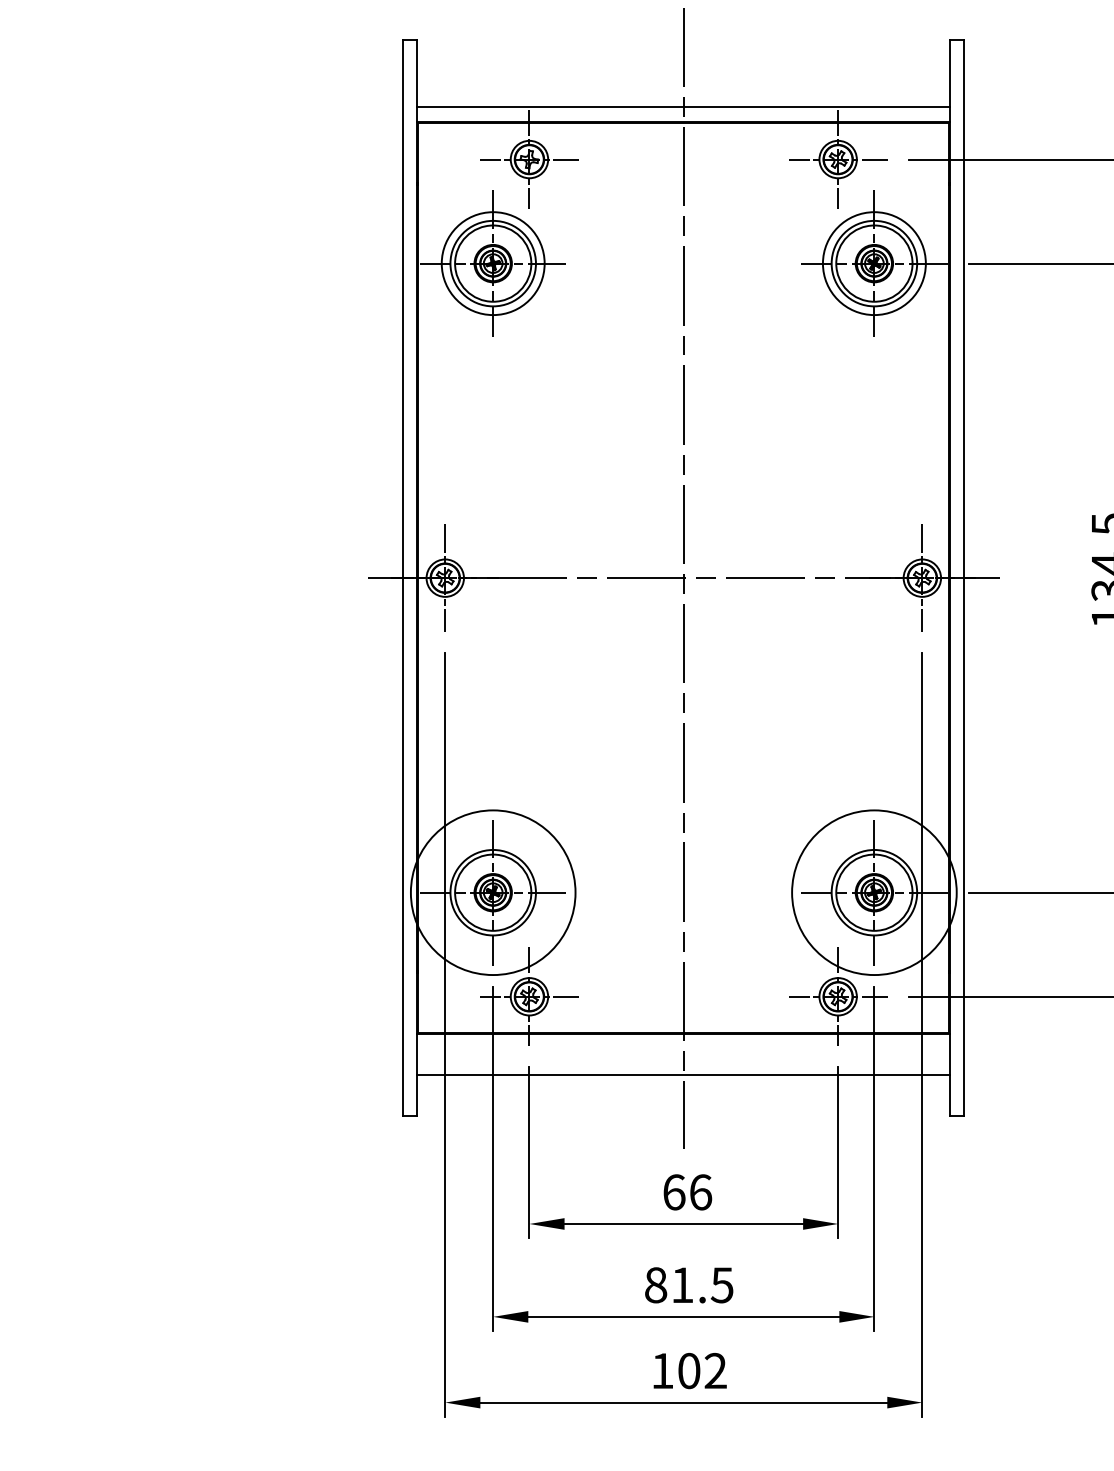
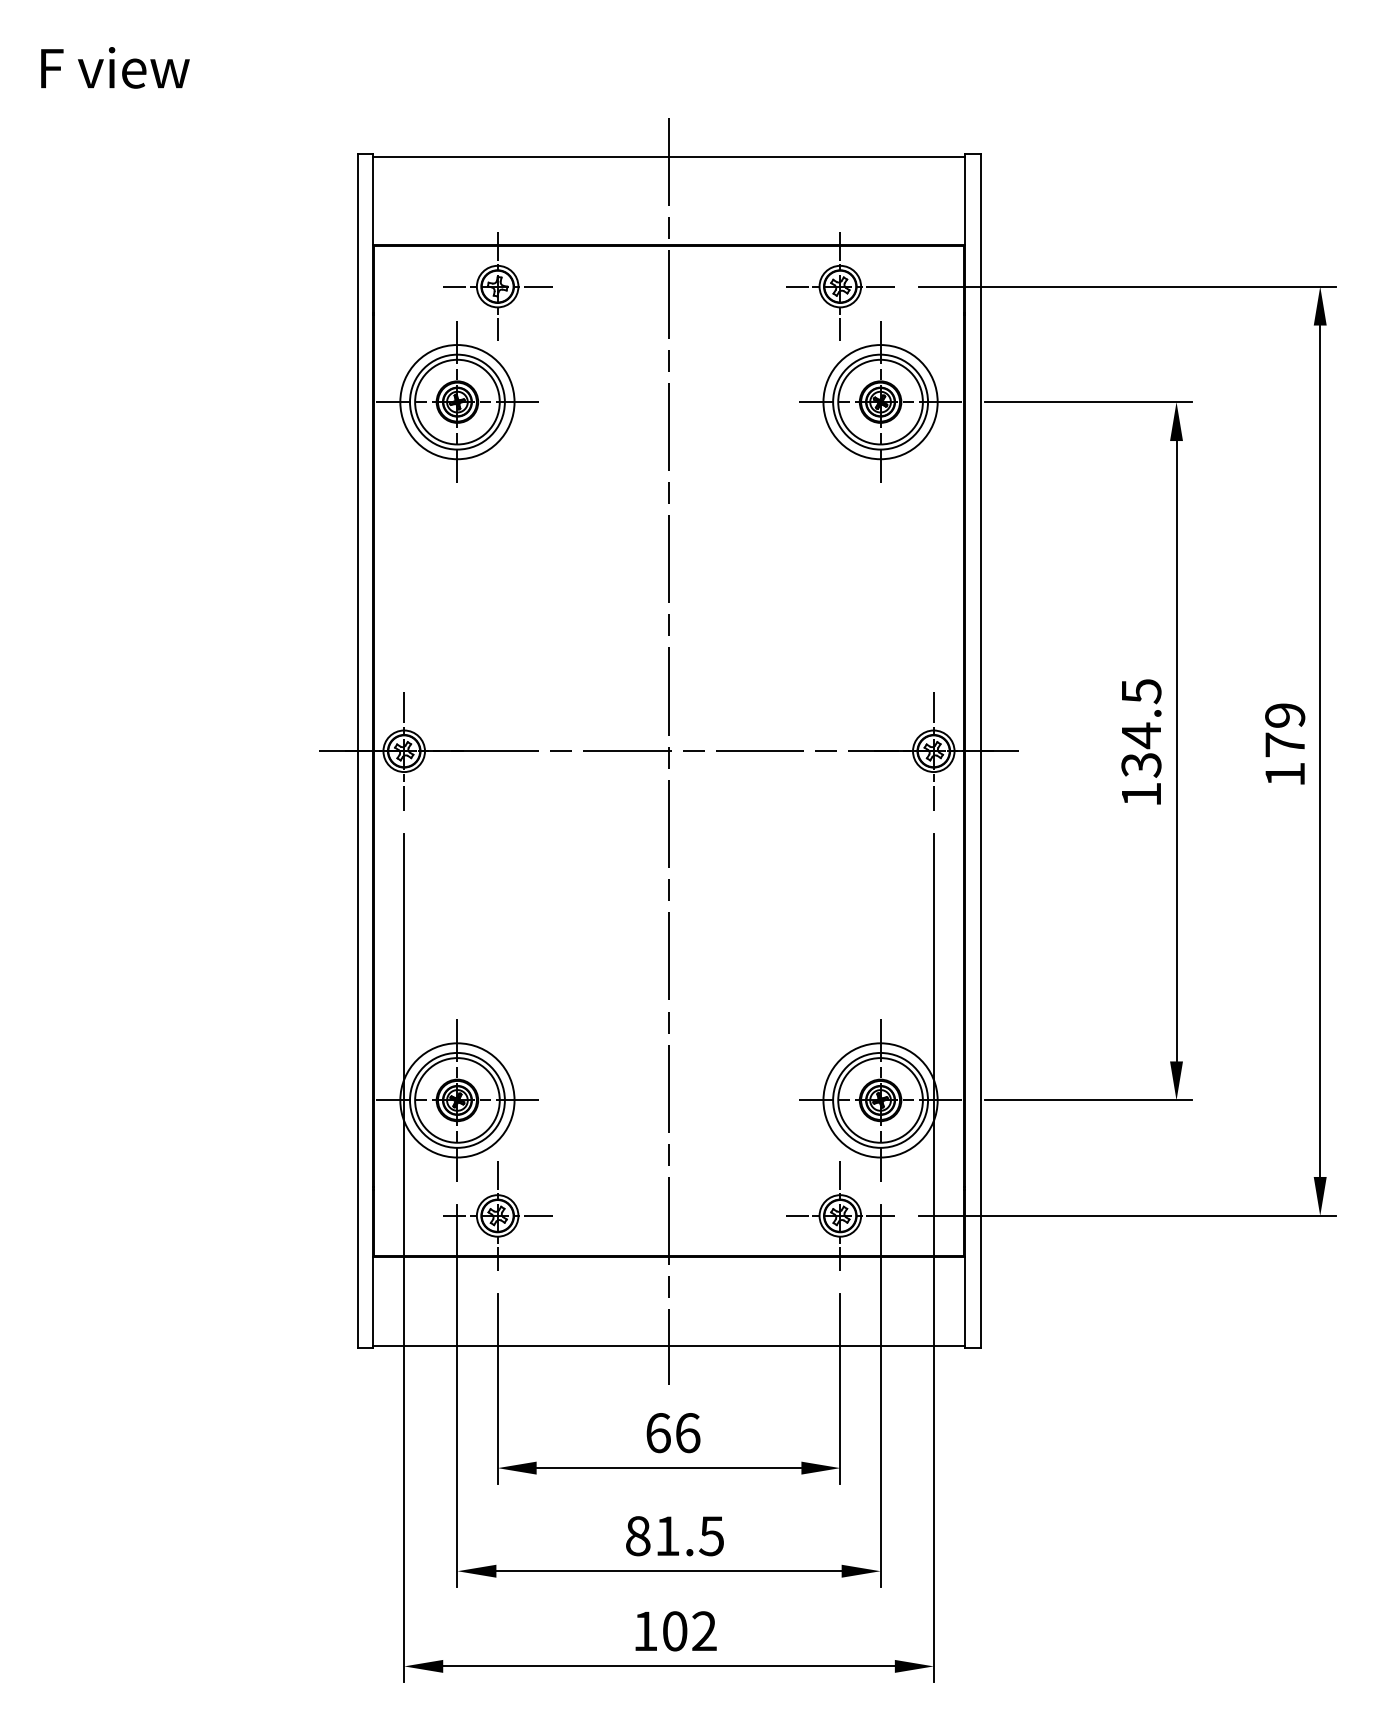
line: (683, 107) -> (668, 156), moved
circle: (493, 892) -> (457, 1100), size x0.62
circle: (874, 892) -> (880, 1100), size x0.62
line: (683, 1074) -> (668, 1345), moved

